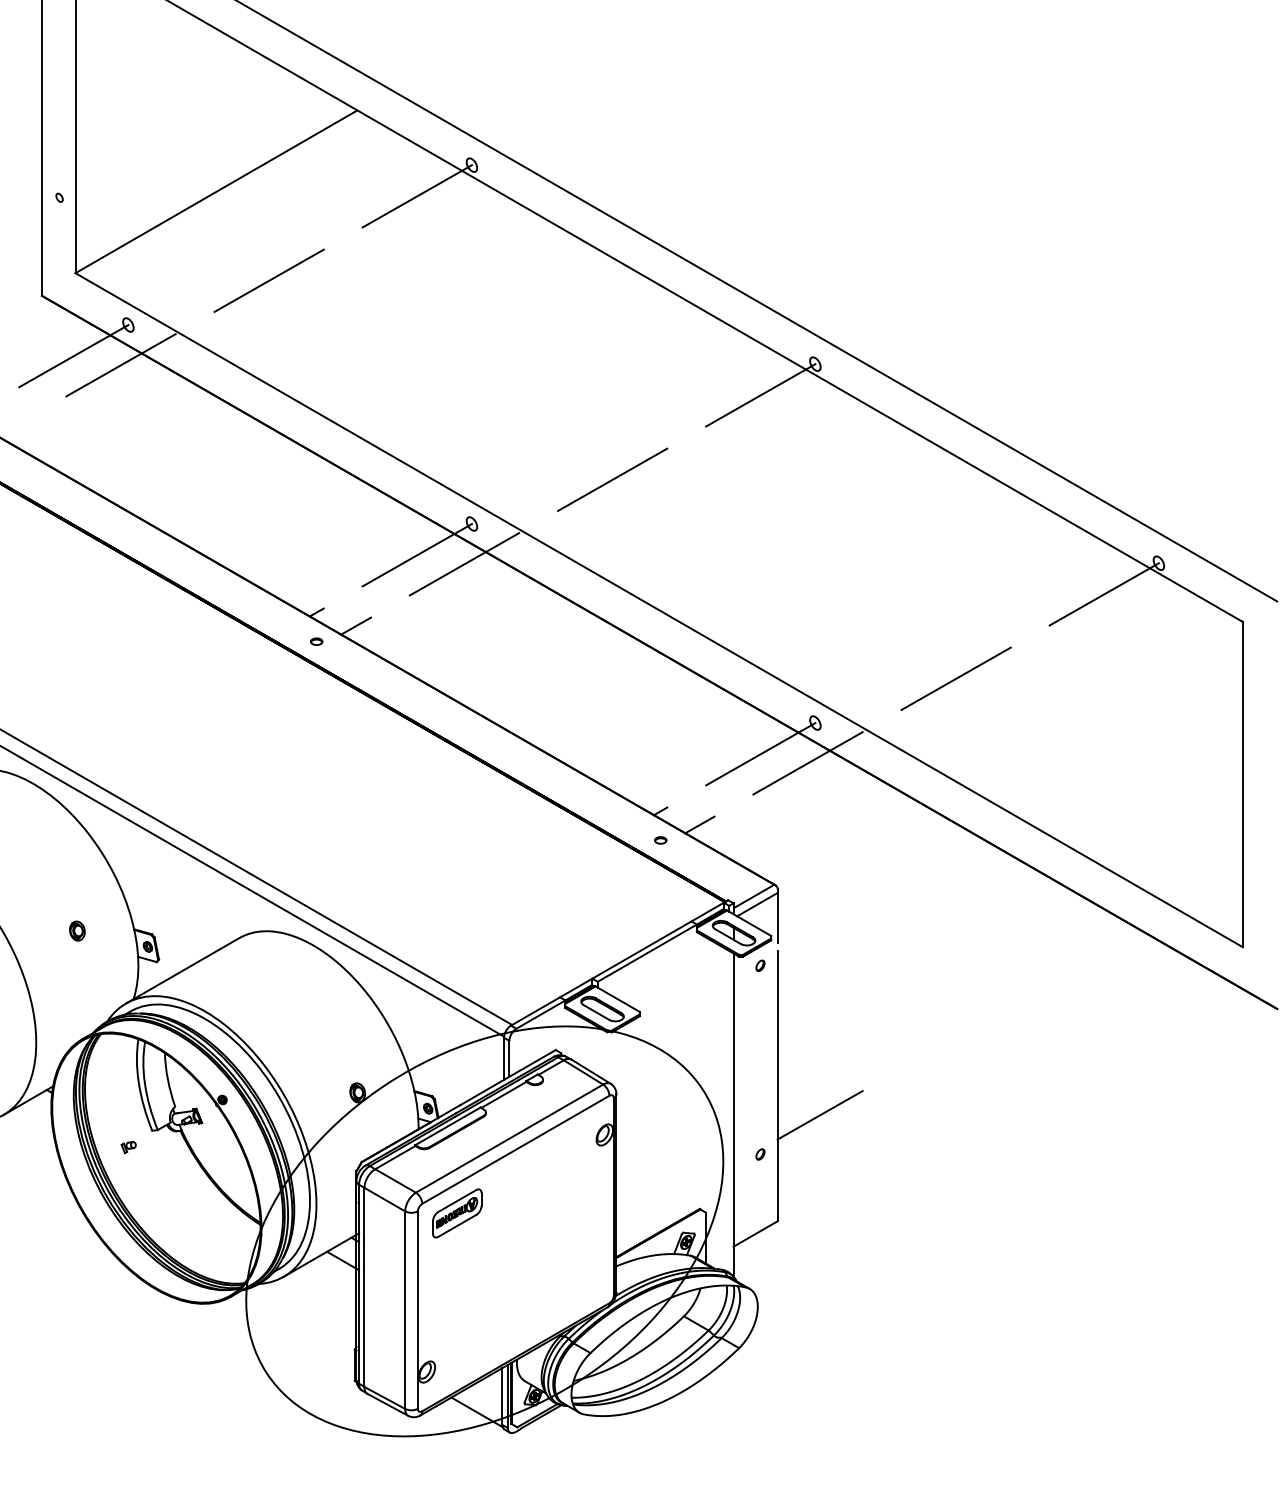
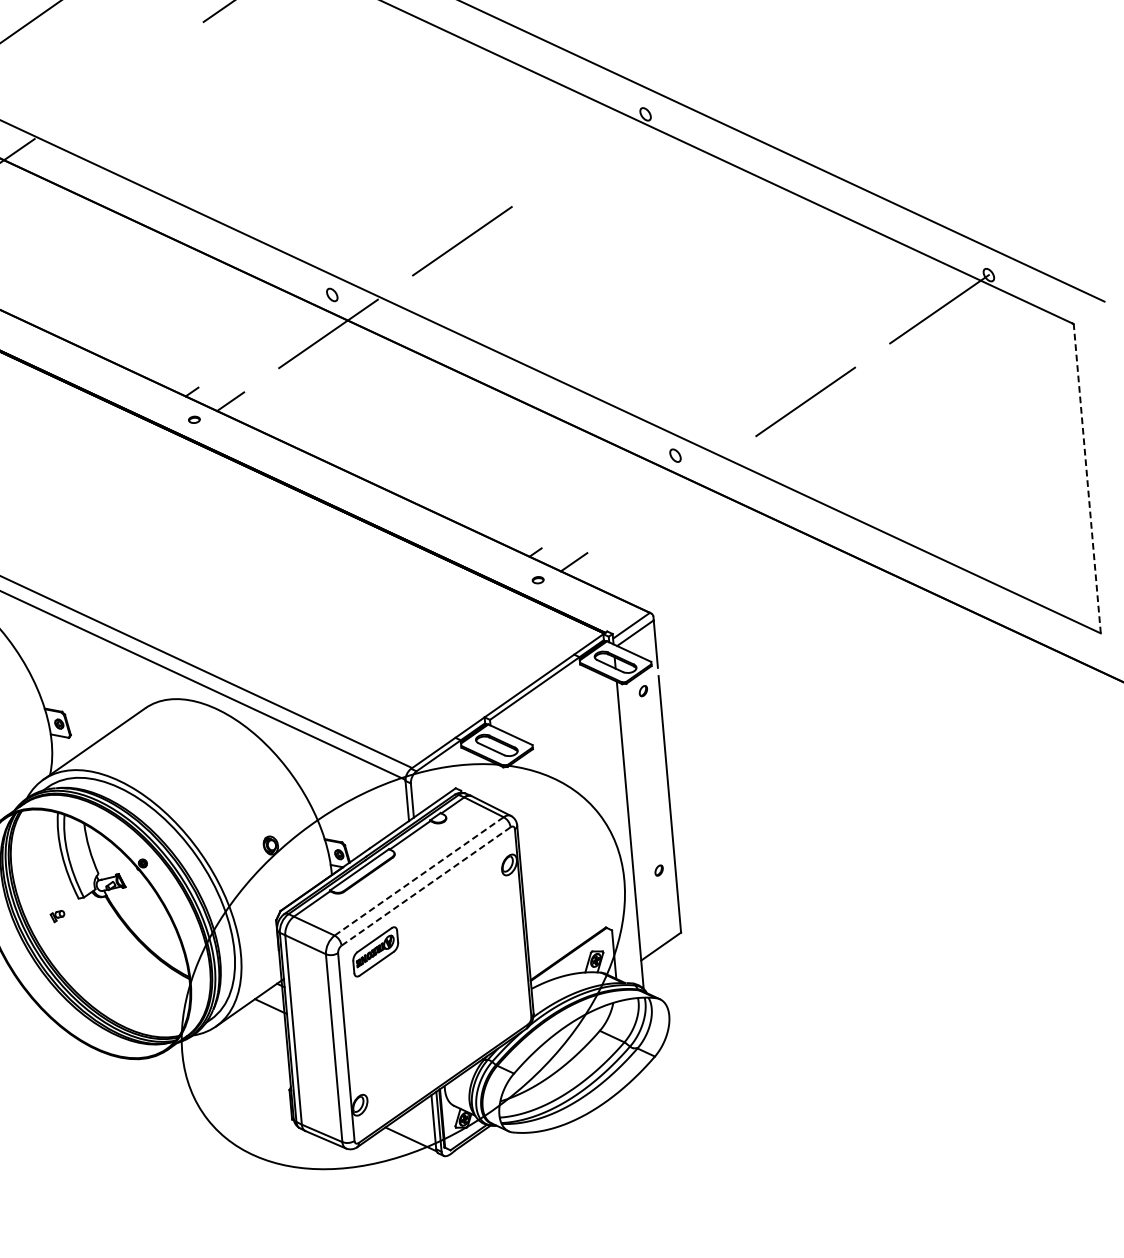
line: (268, 280) -> (118, 80), removed
line: (760, 395) -> (596, 148), removed
line: (416, 555) -> (282, 329), removed
line: (760, 754) -> (625, 490), removed
line: (807, 763) -> (671, 494), removed
line: (1242, 784) -> (1086, 478), solid -> dashed
line: (819, 1115) -> (712, 828), removed
line: (509, 1138) -> (419, 876), solid -> dashed
line: (515, 1150) -> (425, 887), solid -> dashed

